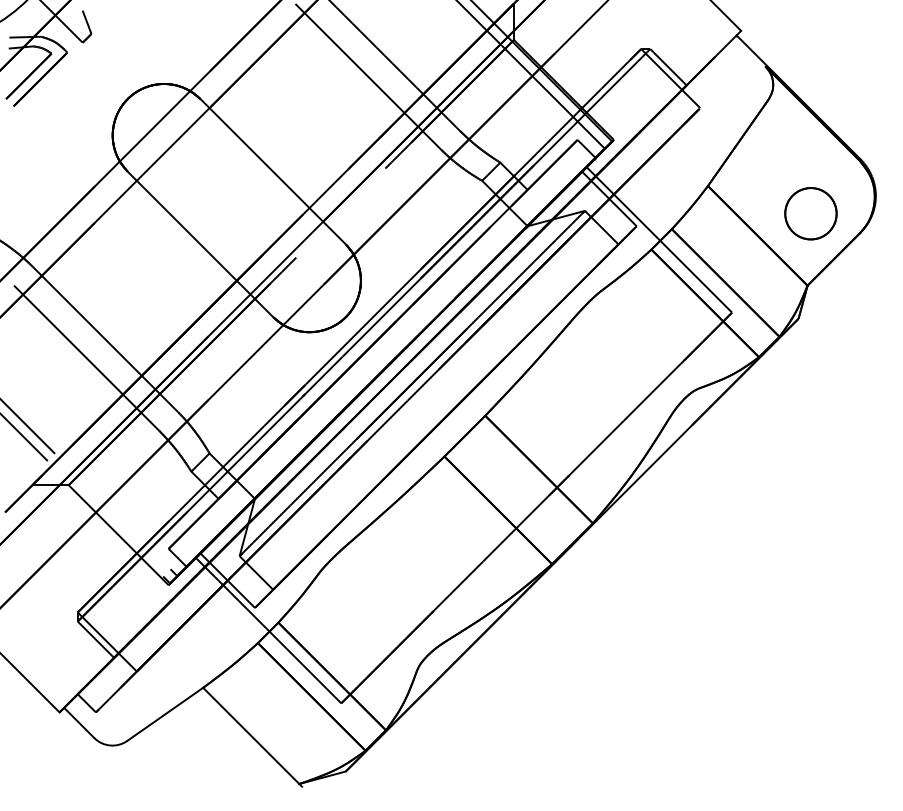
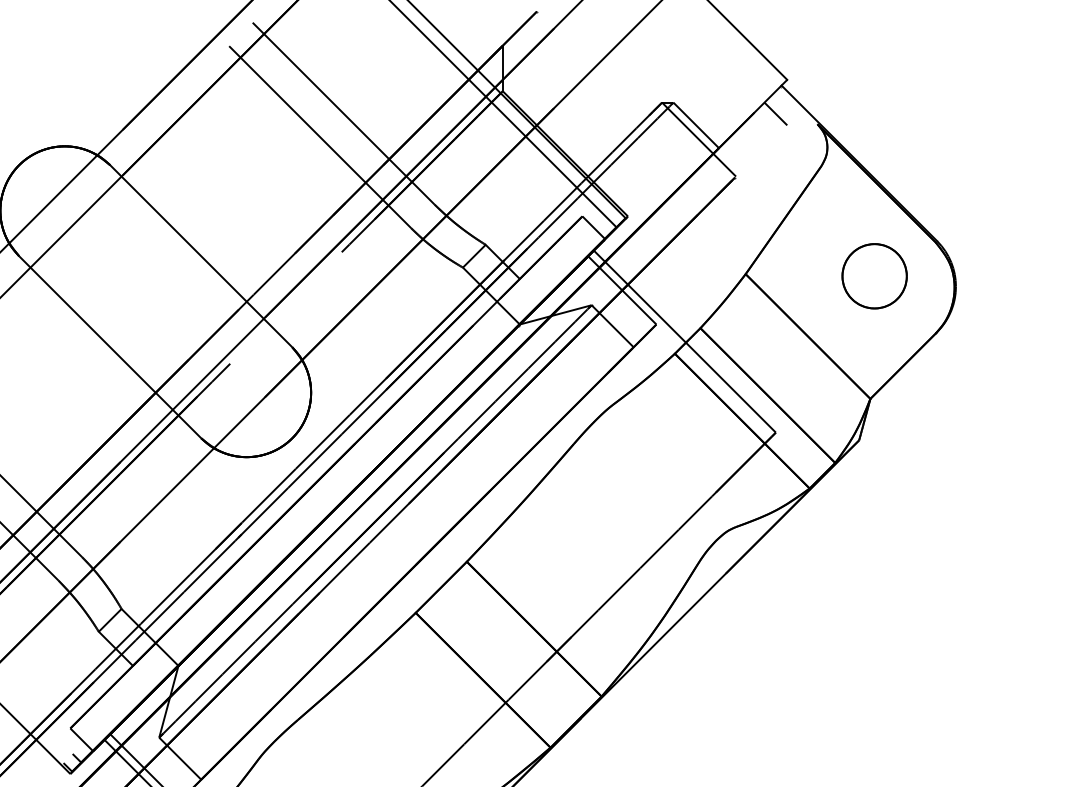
line: (732, 58) -> (776, 114), added
circle: (810, 213) -> (874, 275), moved

